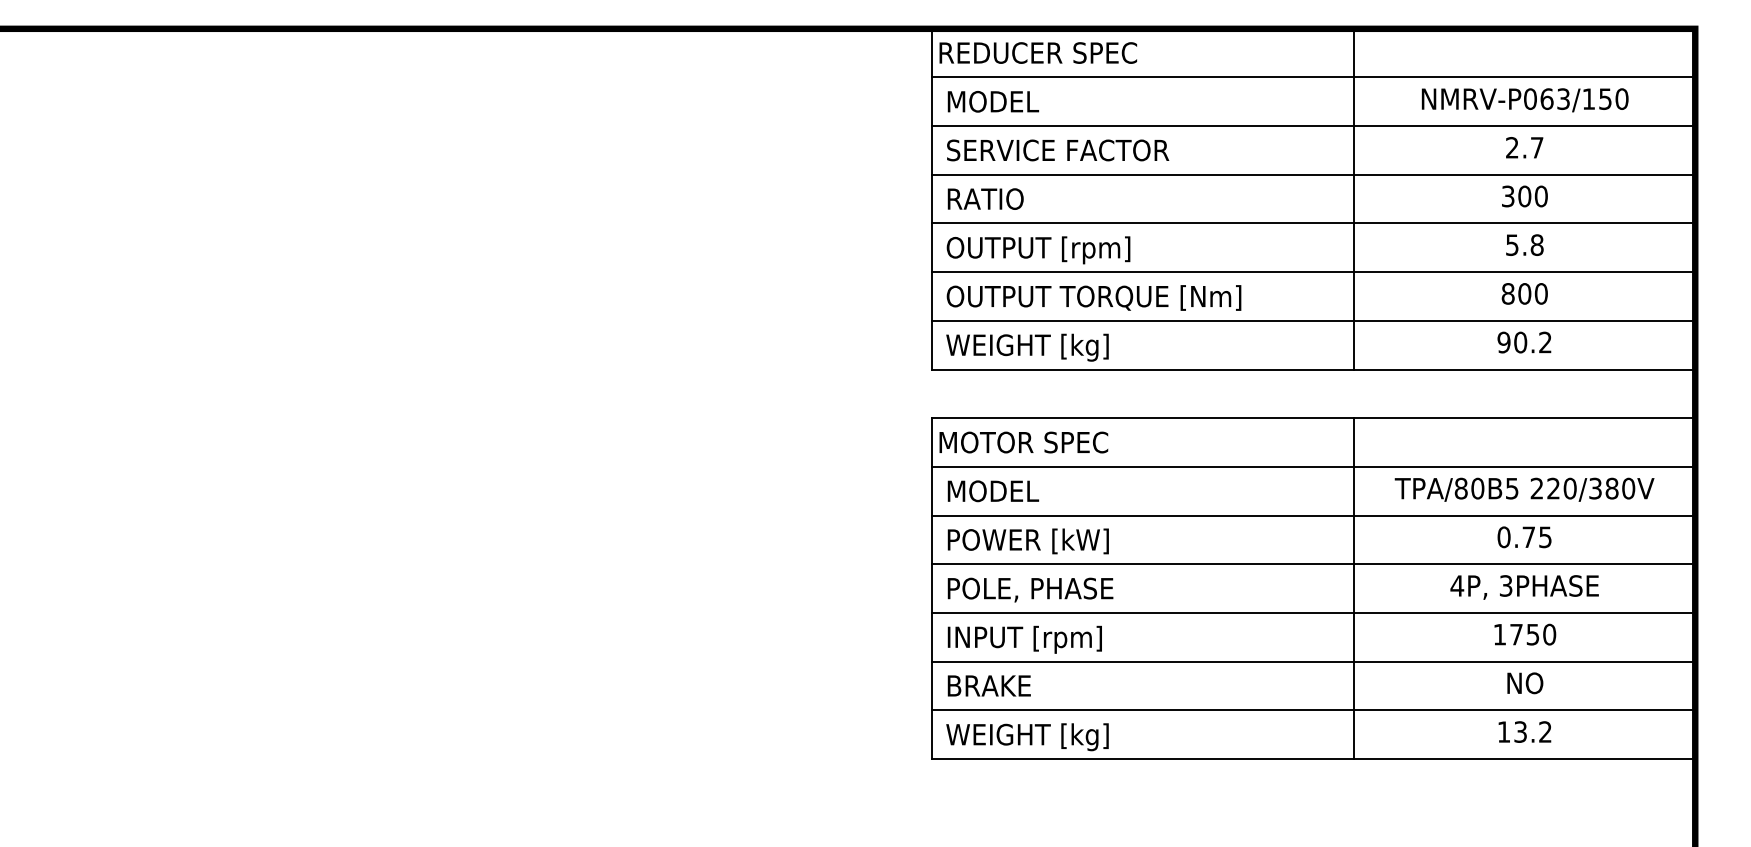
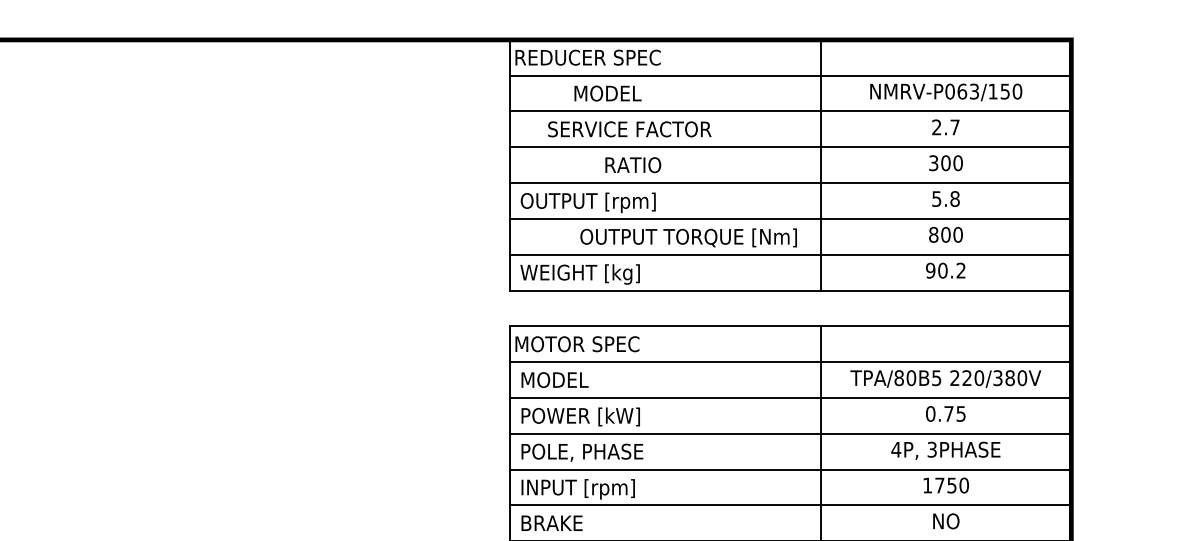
text: (993, 101) -> (608, 93), moved
text: (1058, 150) -> (630, 129), moved
text: (985, 198) -> (633, 164), moved
text: (1093, 297) -> (688, 237), moved

